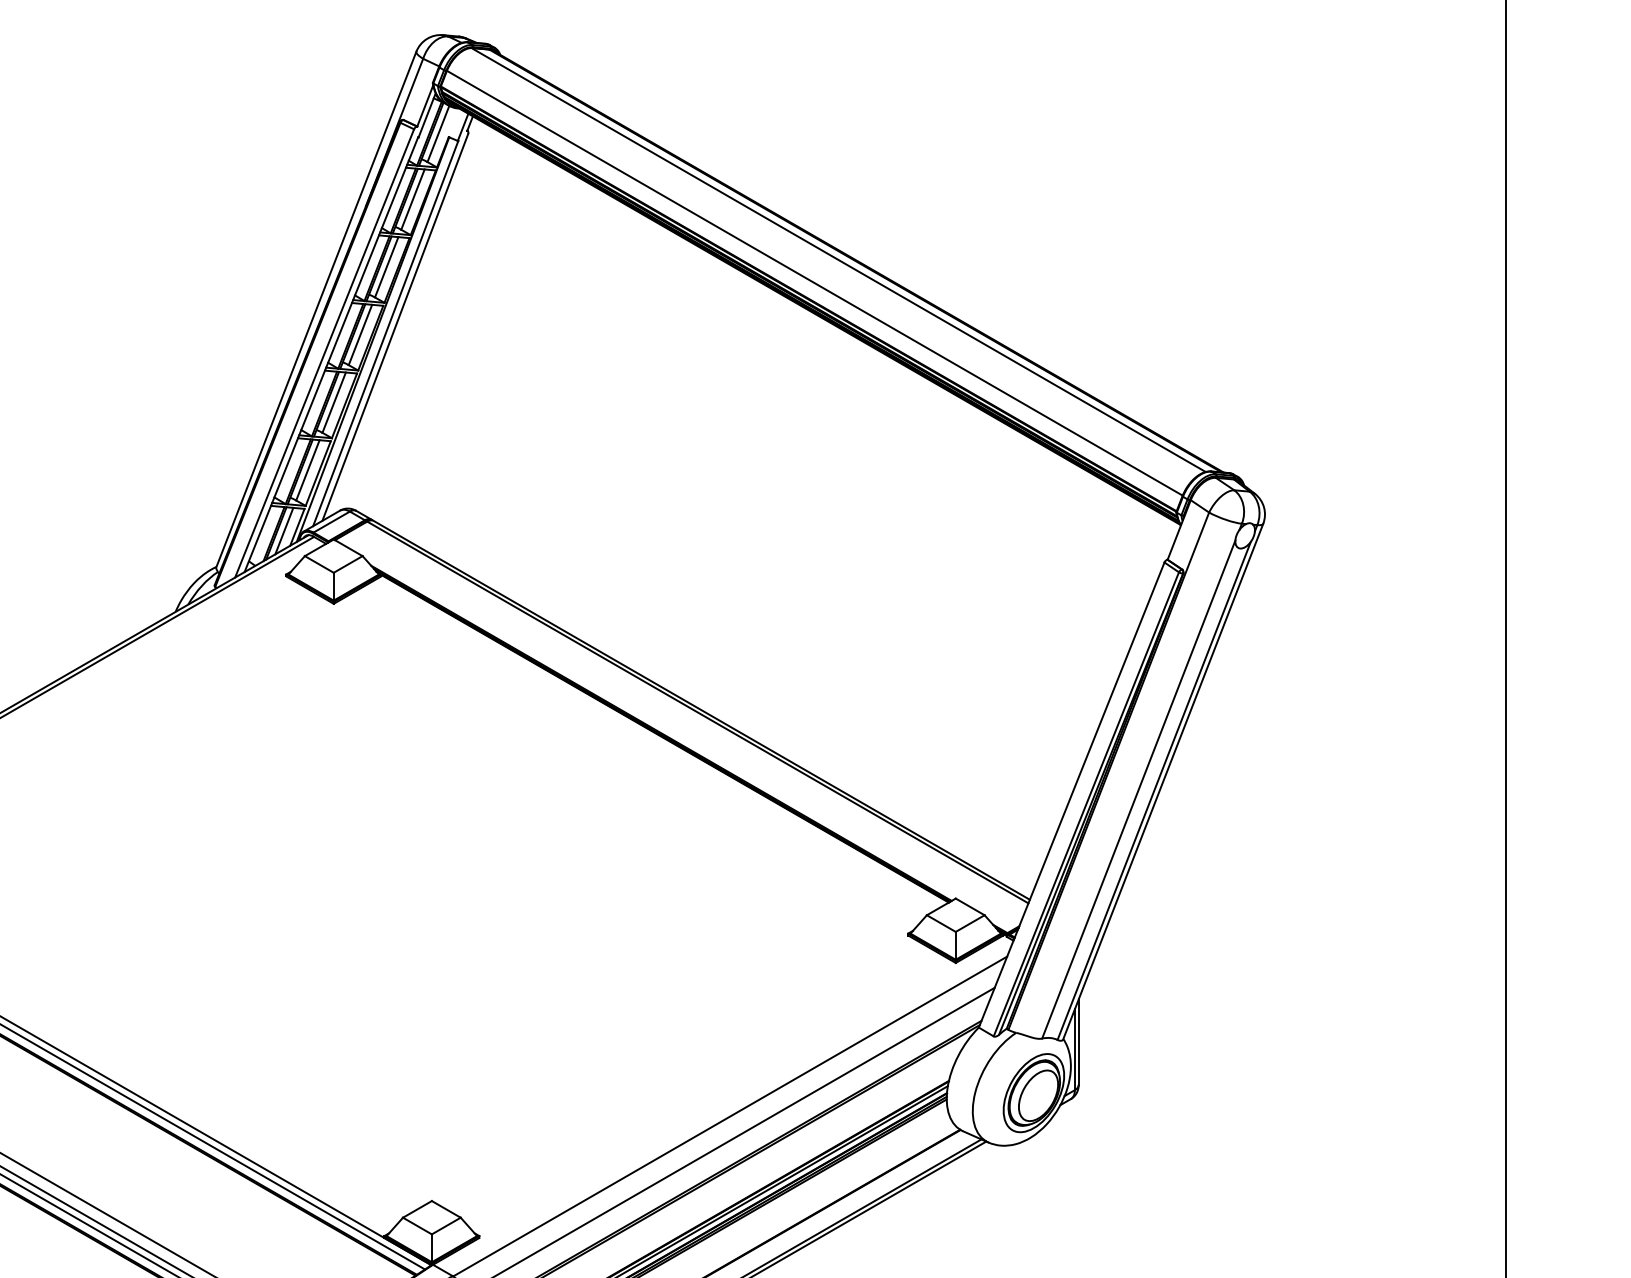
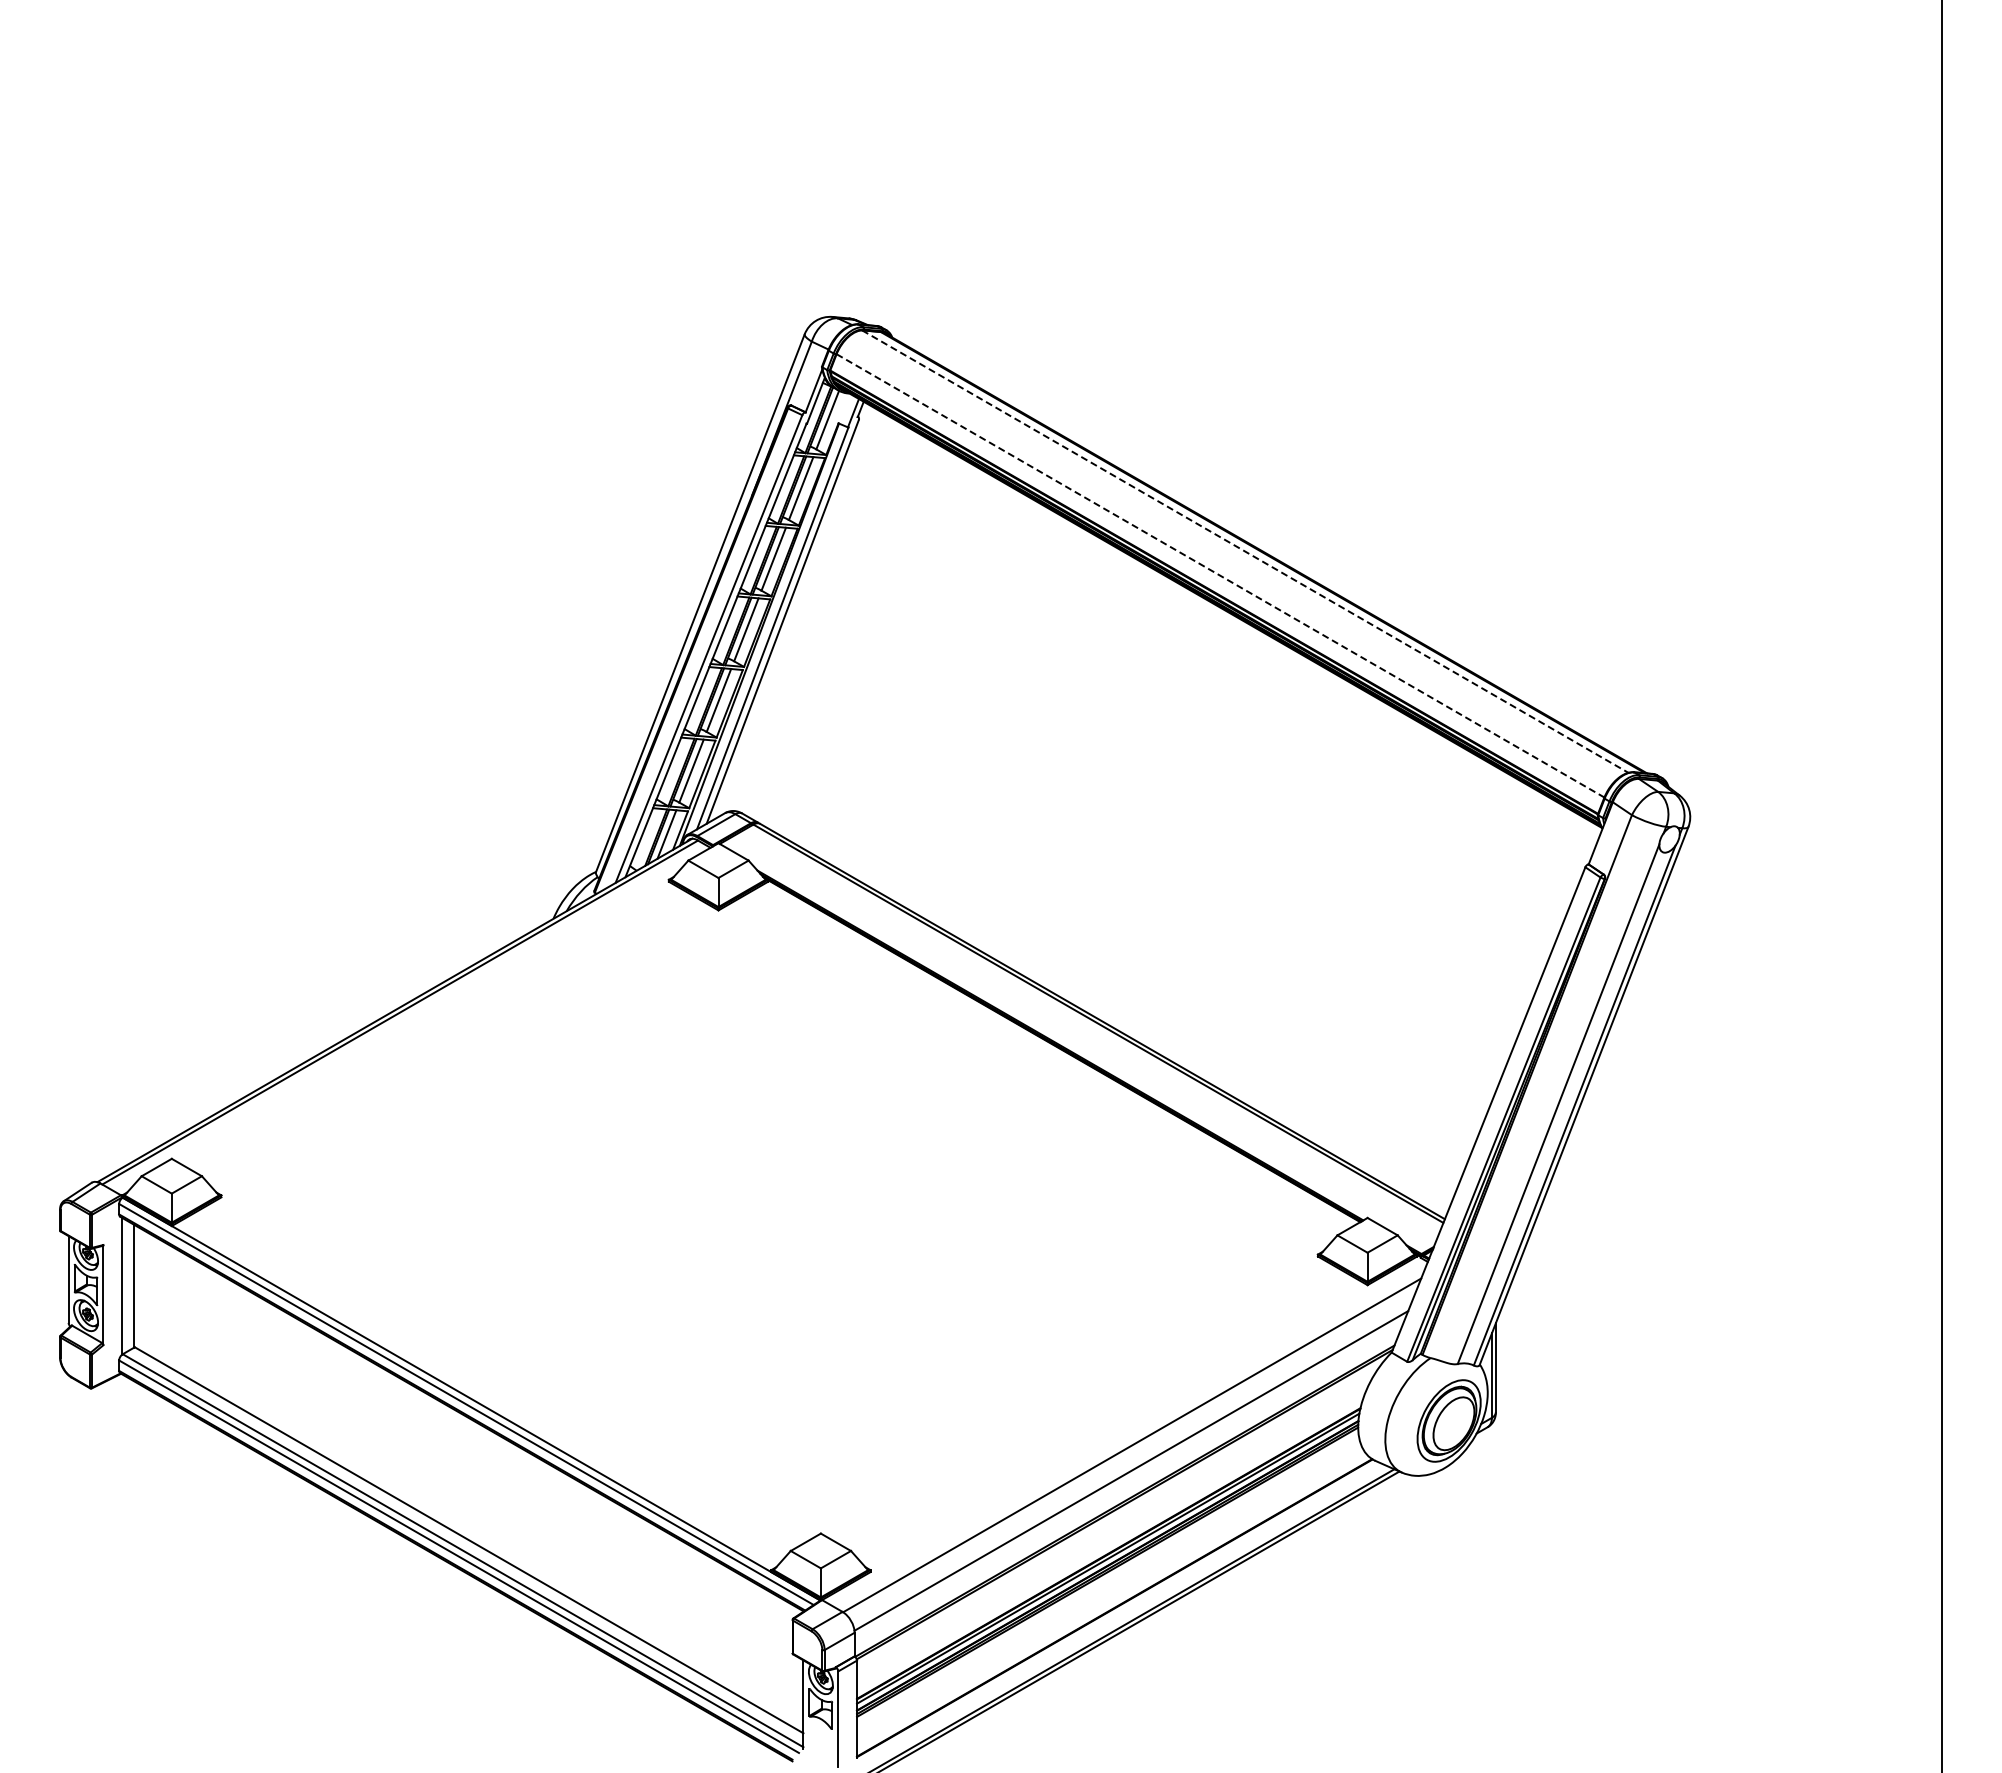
line: (838, 259) -> (1245, 551), solid -> dashed
line: (814, 283) -> (1220, 576), solid -> dashed

